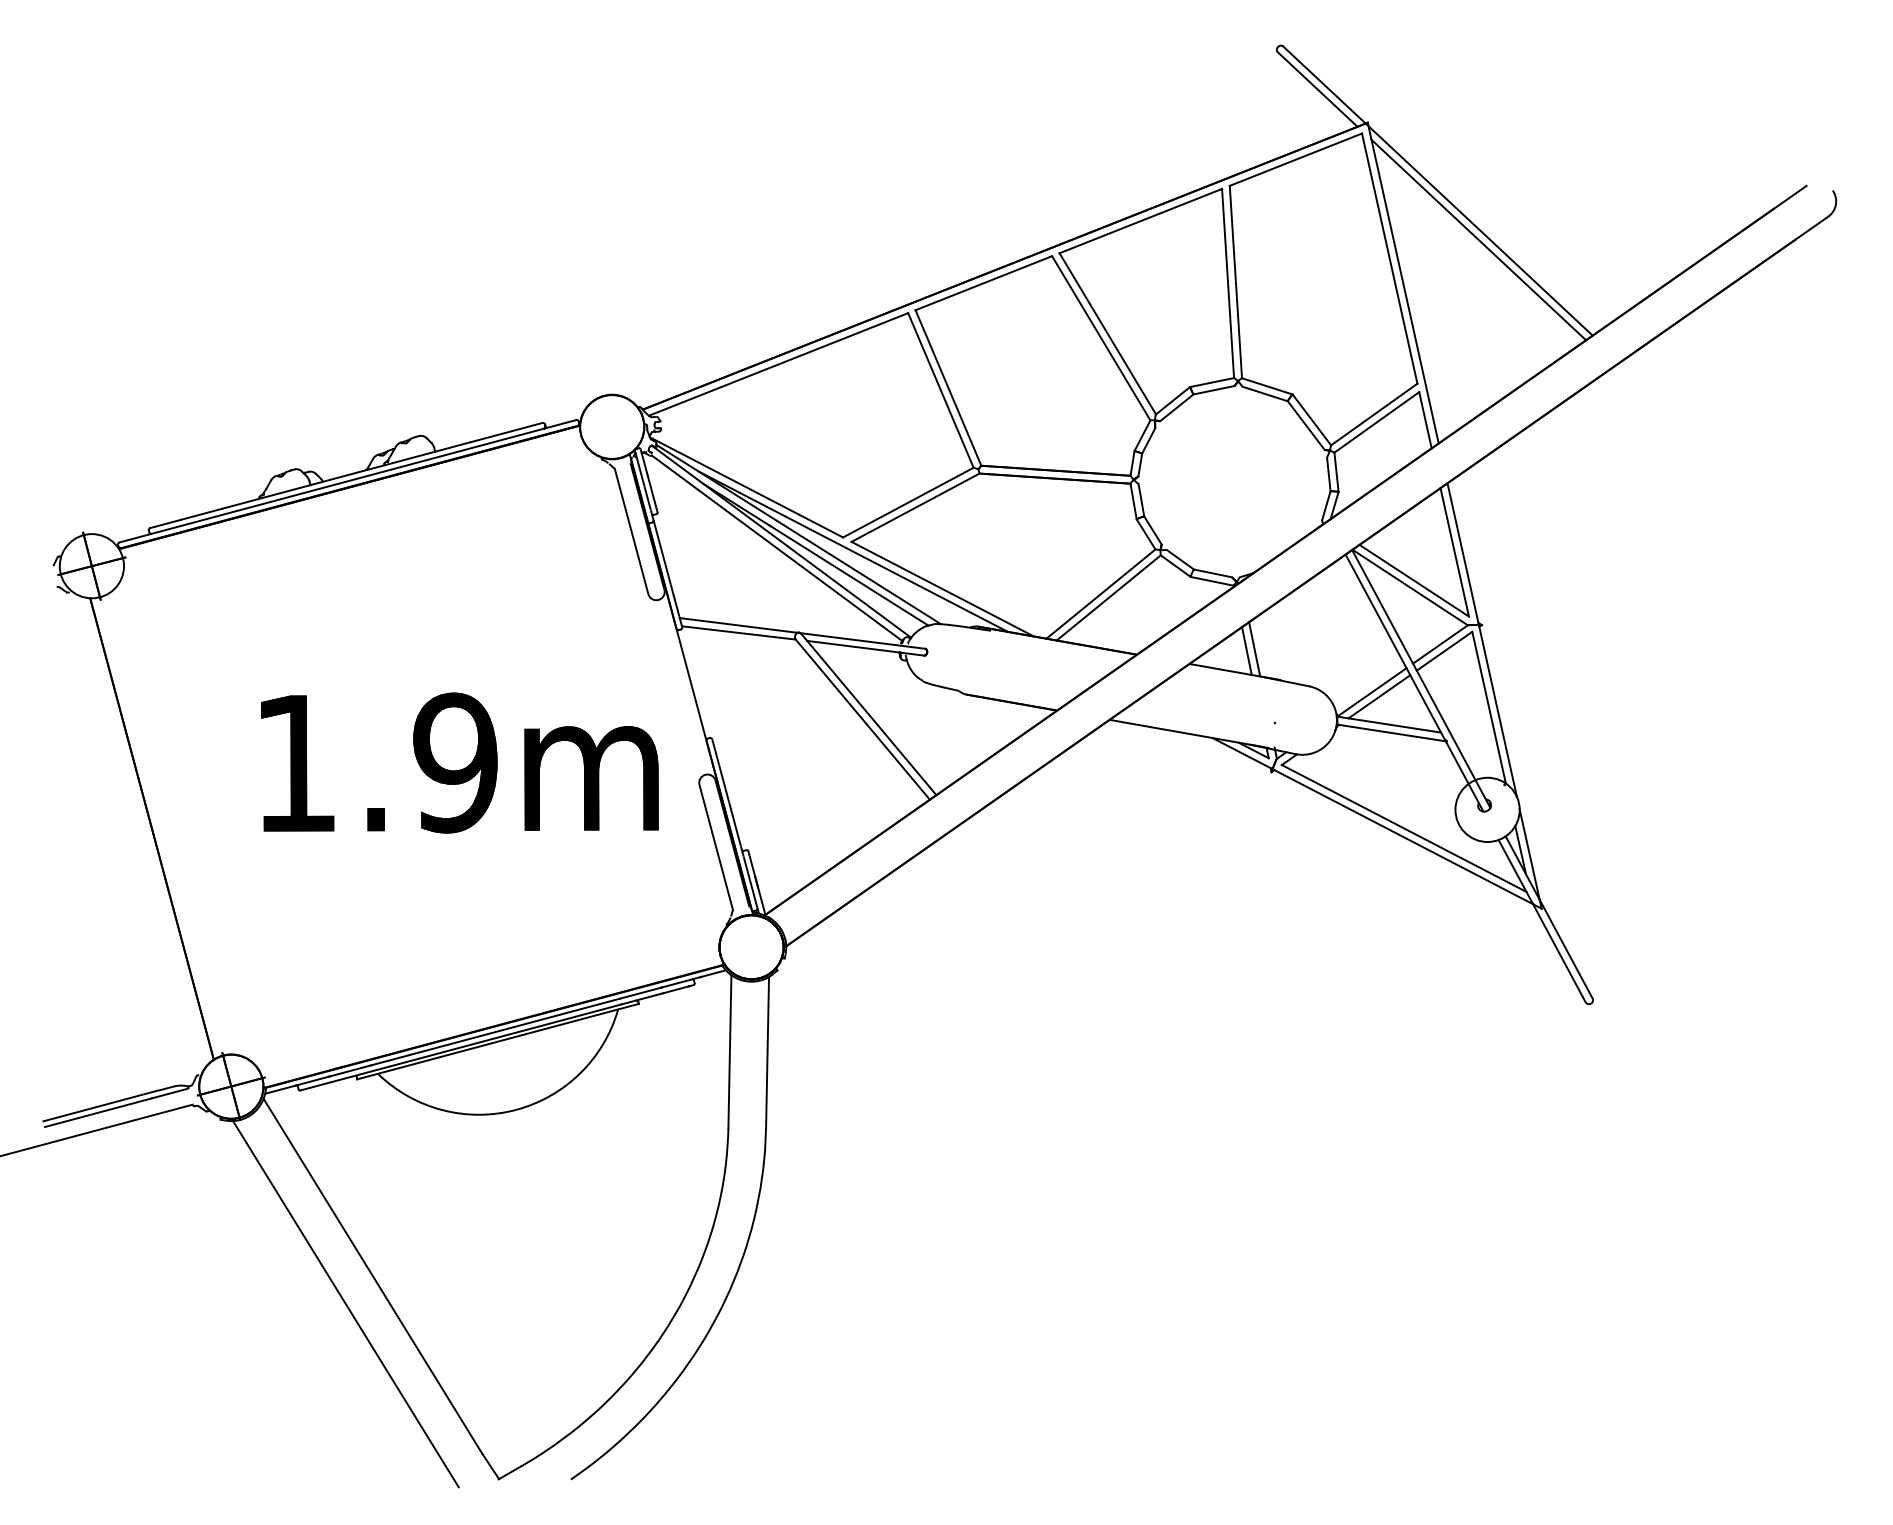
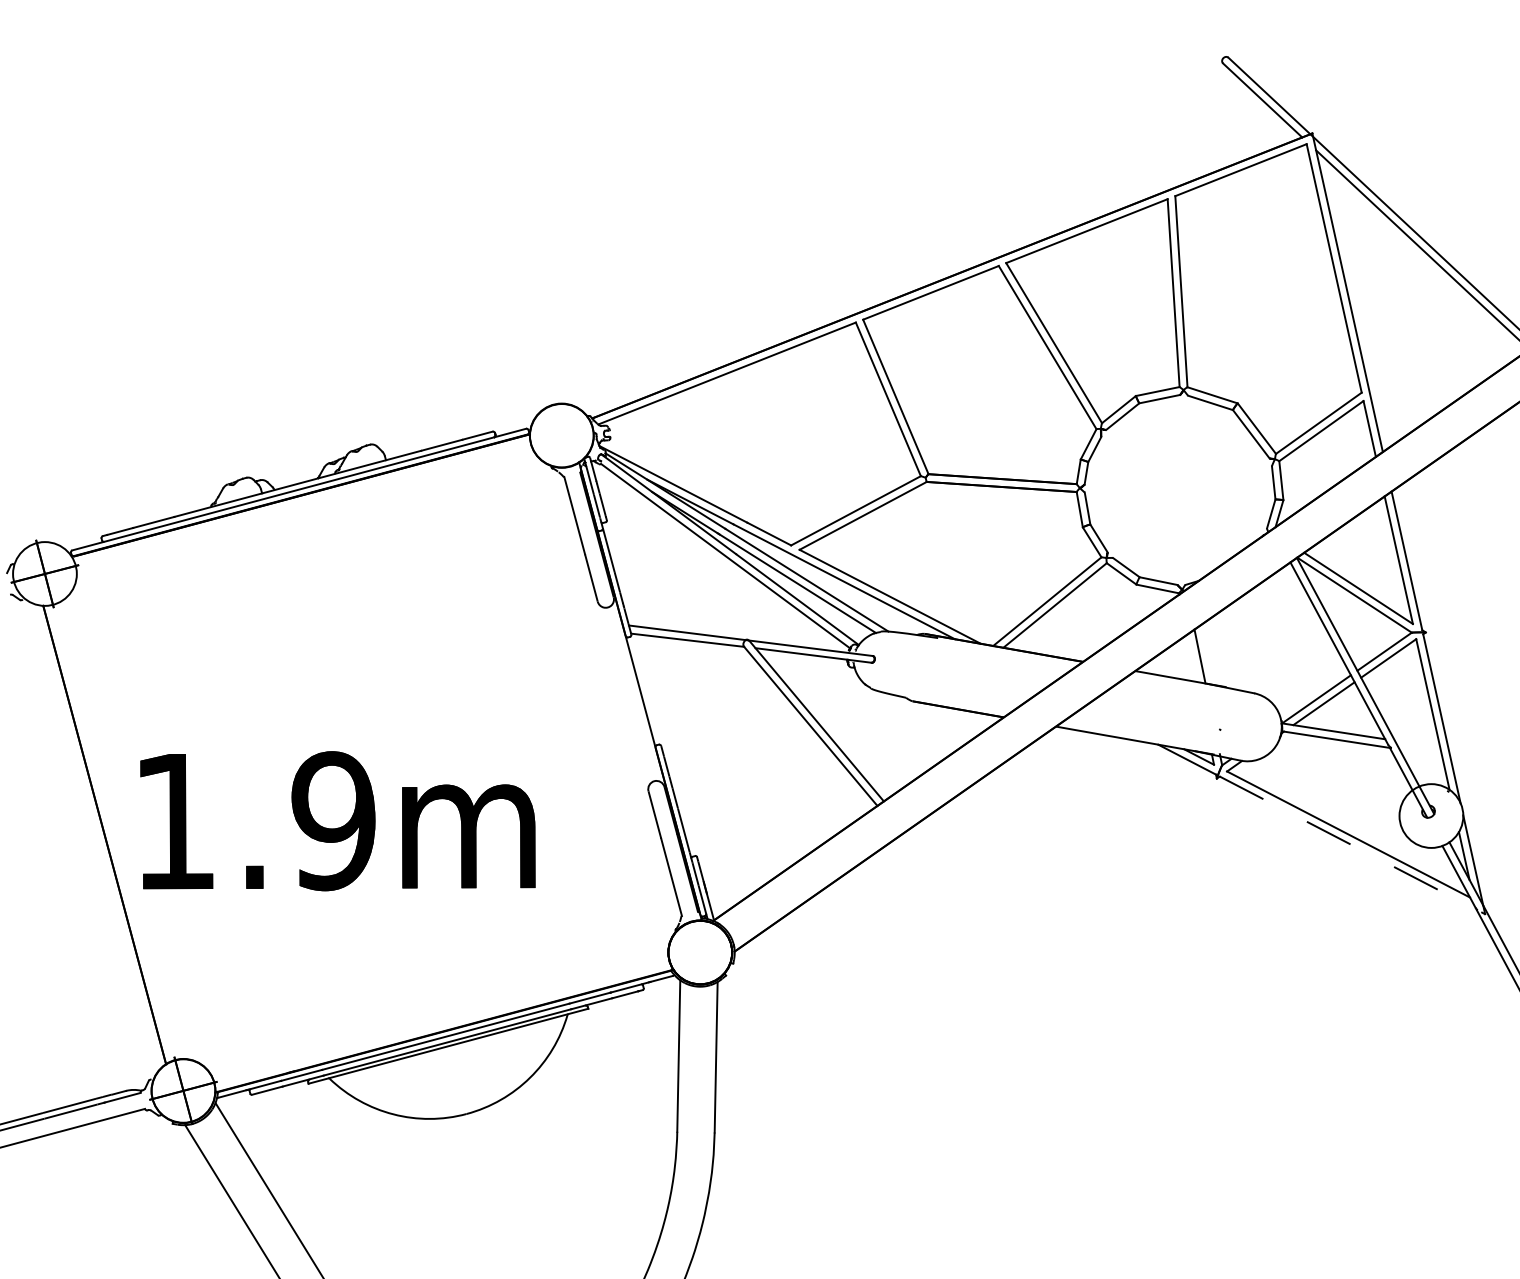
line: (1246, 650) -> (1191, 657), removed
text: (459, 762) -> (337, 820), moved
line: (1408, 839) -> (1352, 845), solid -> dashed

